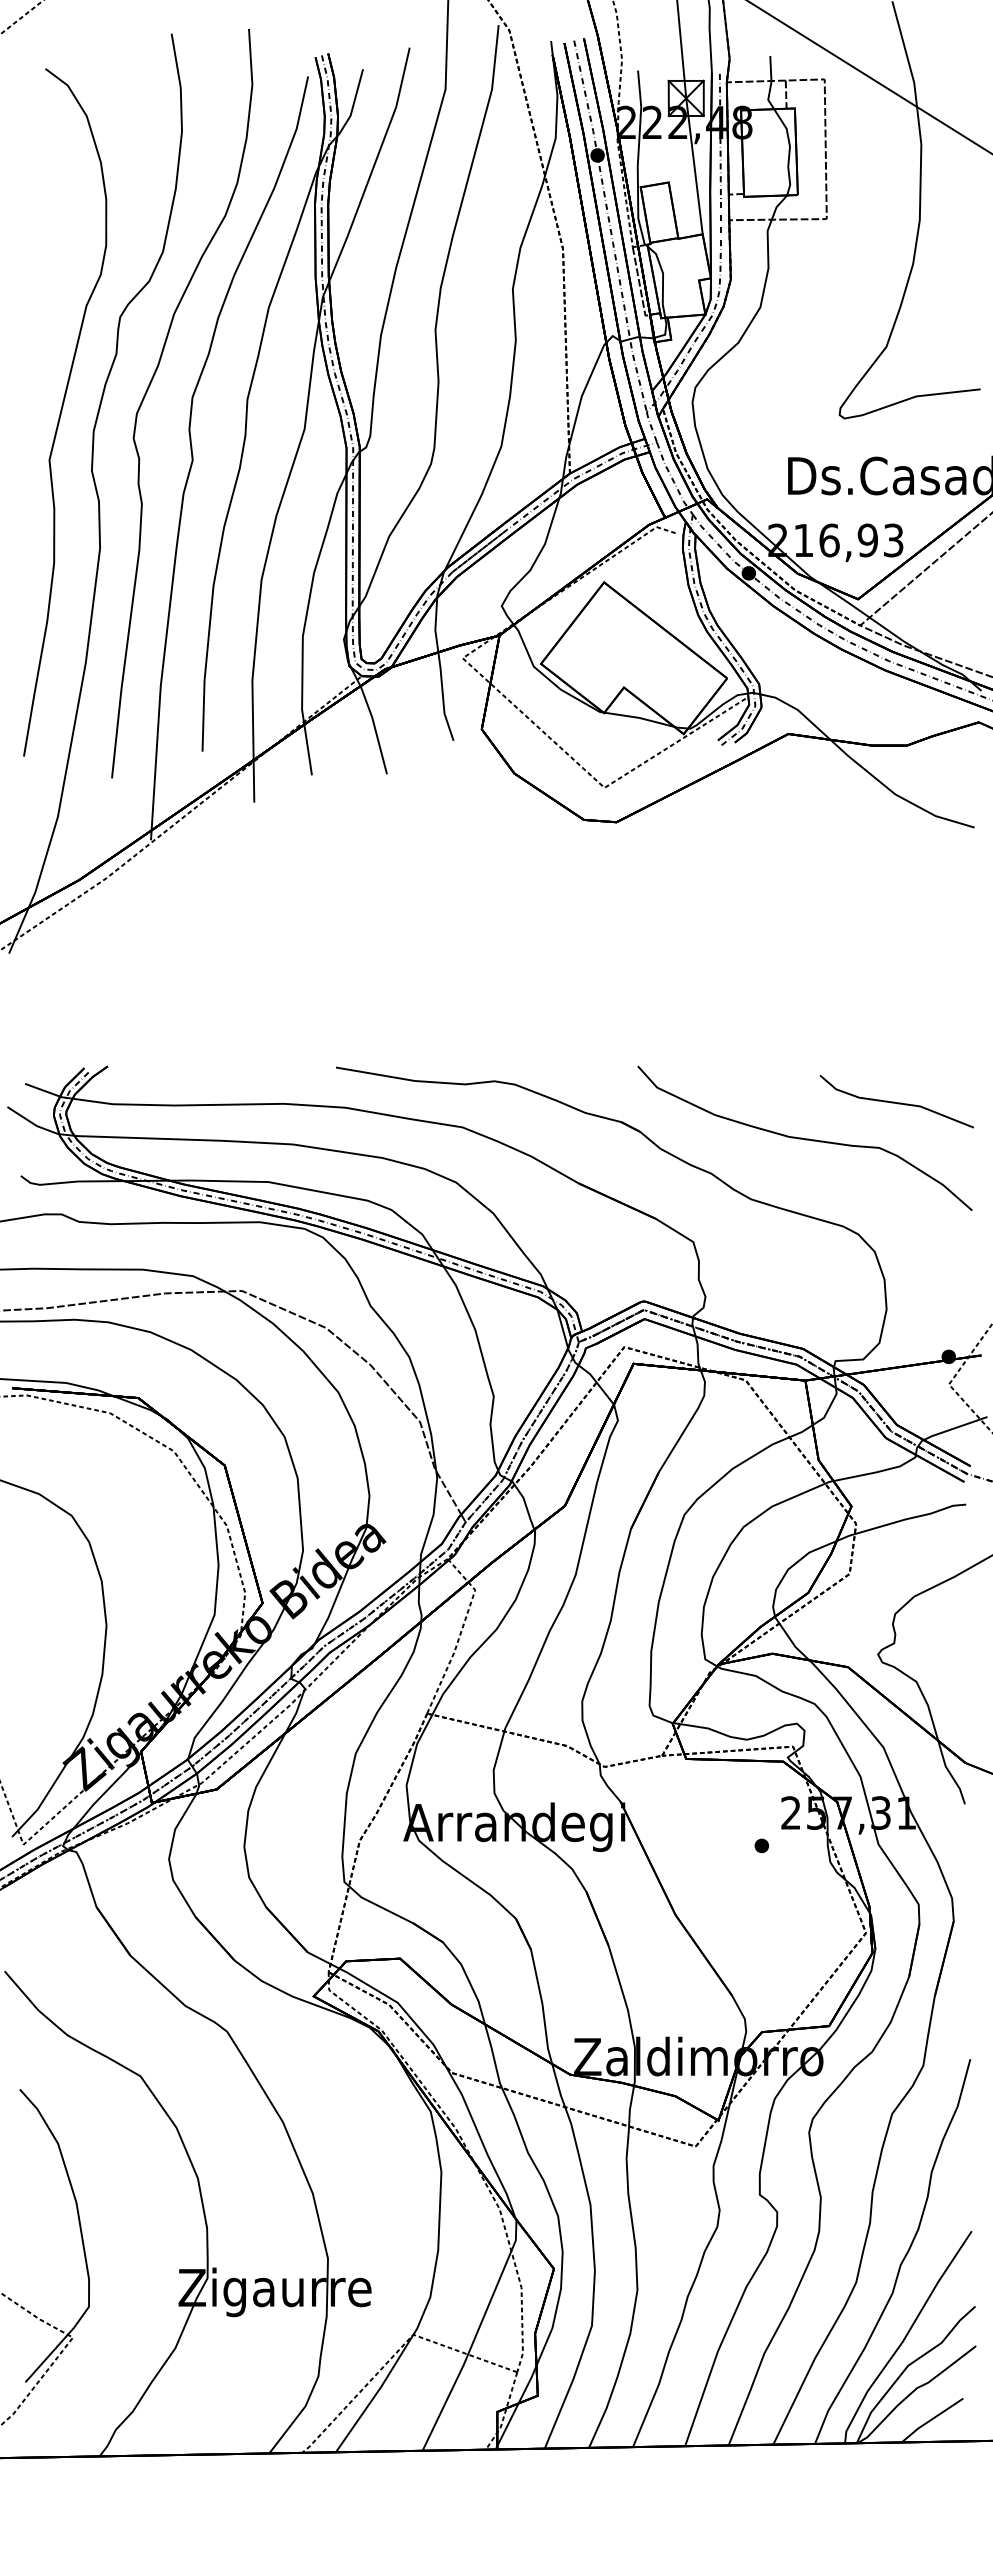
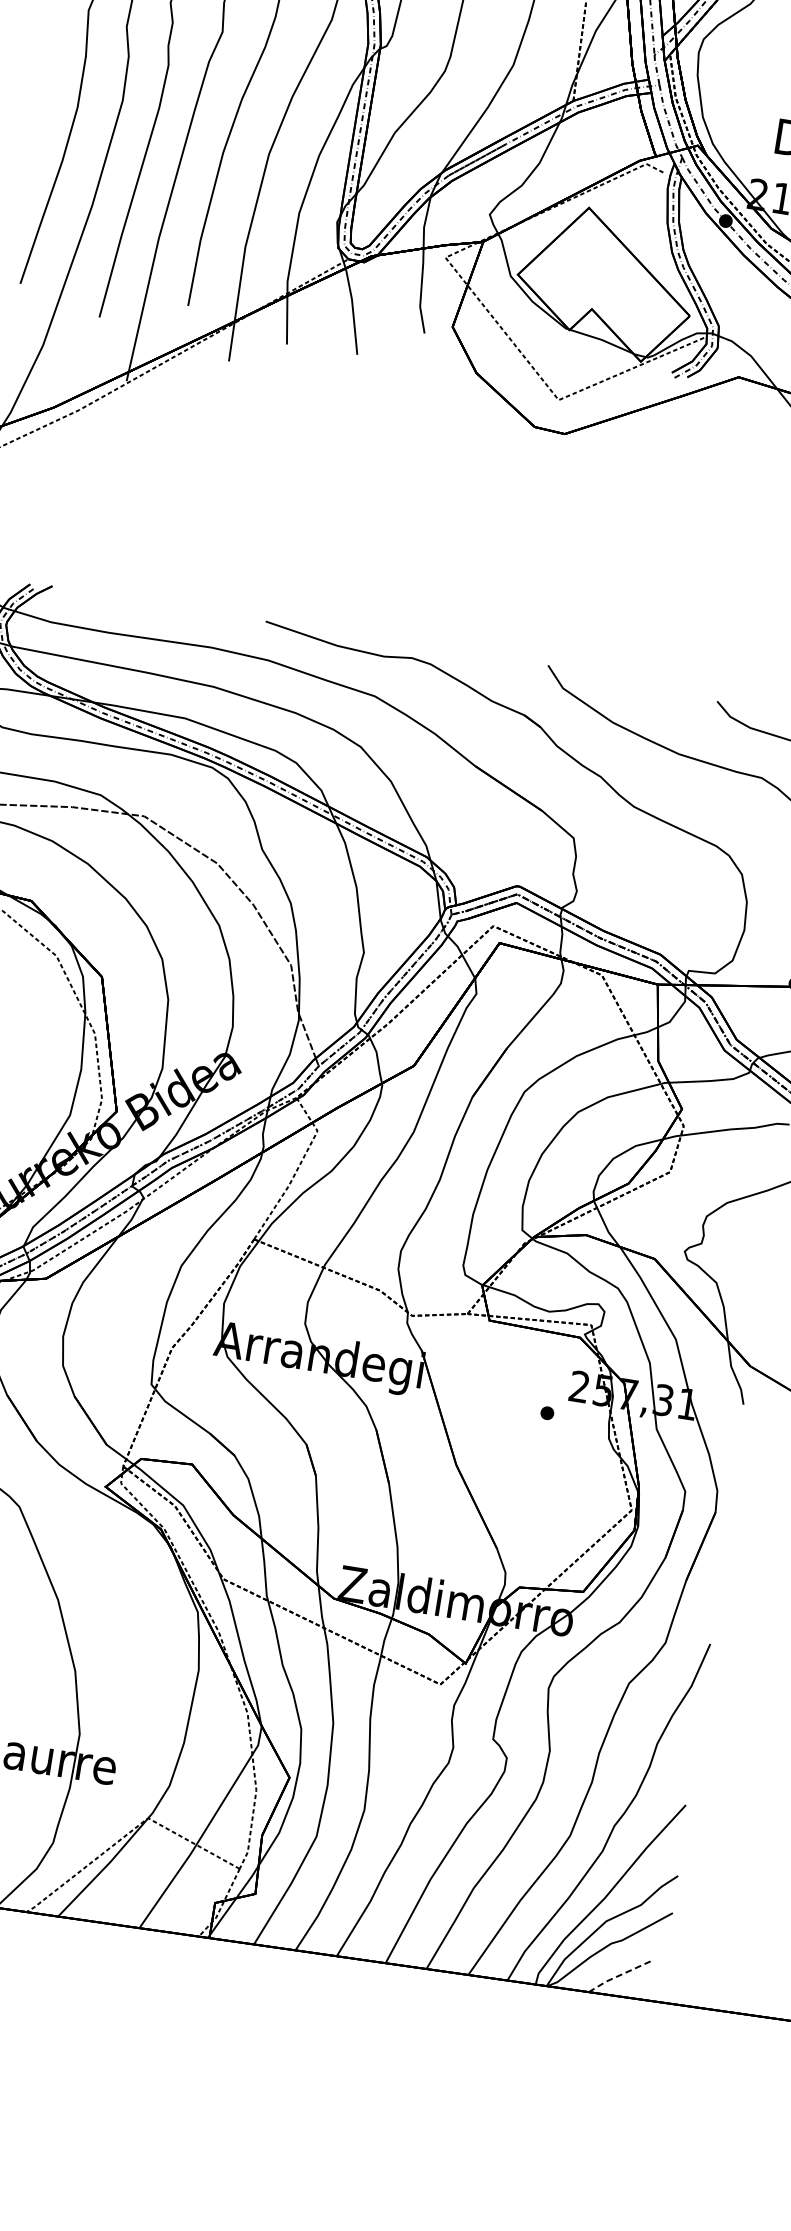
line: (931, 2419) -> (620, 1975), solid -> dashed

